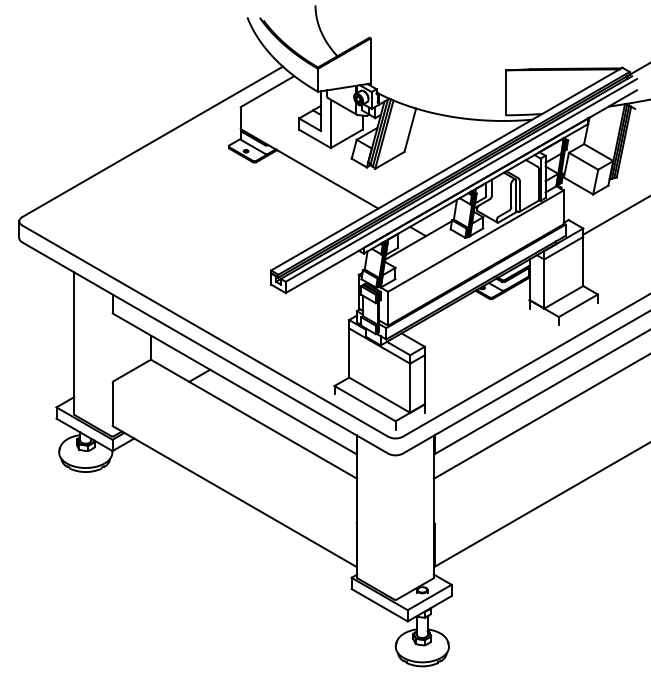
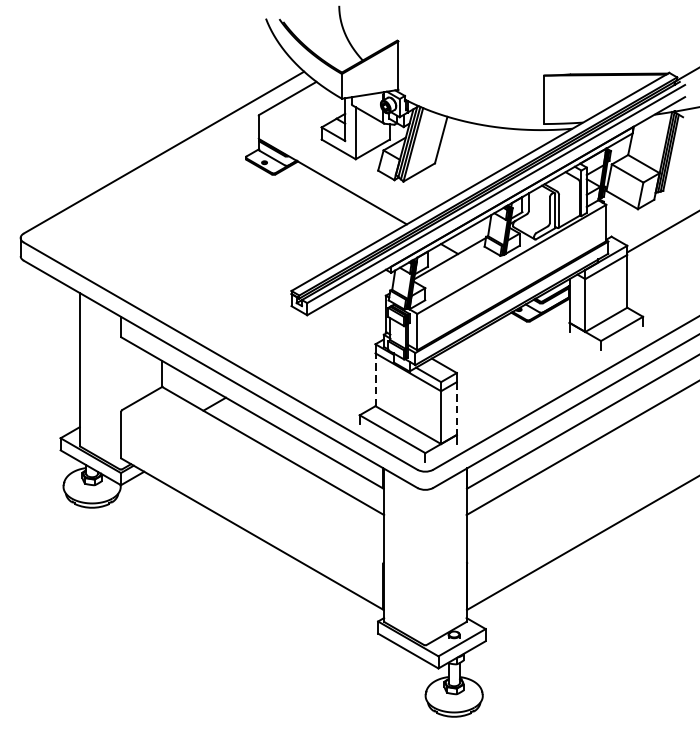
line: (349, 353) -> (375, 380), solid -> dashed
line: (424, 379) -> (456, 408), solid -> dashed

